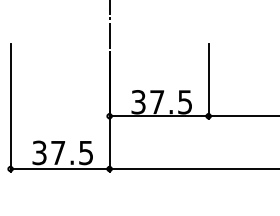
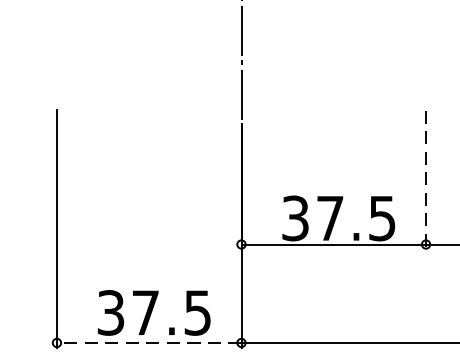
line: (208, 82) -> (425, 181), solid -> dashed
line: (60, 169) -> (149, 343), solid -> dashed

